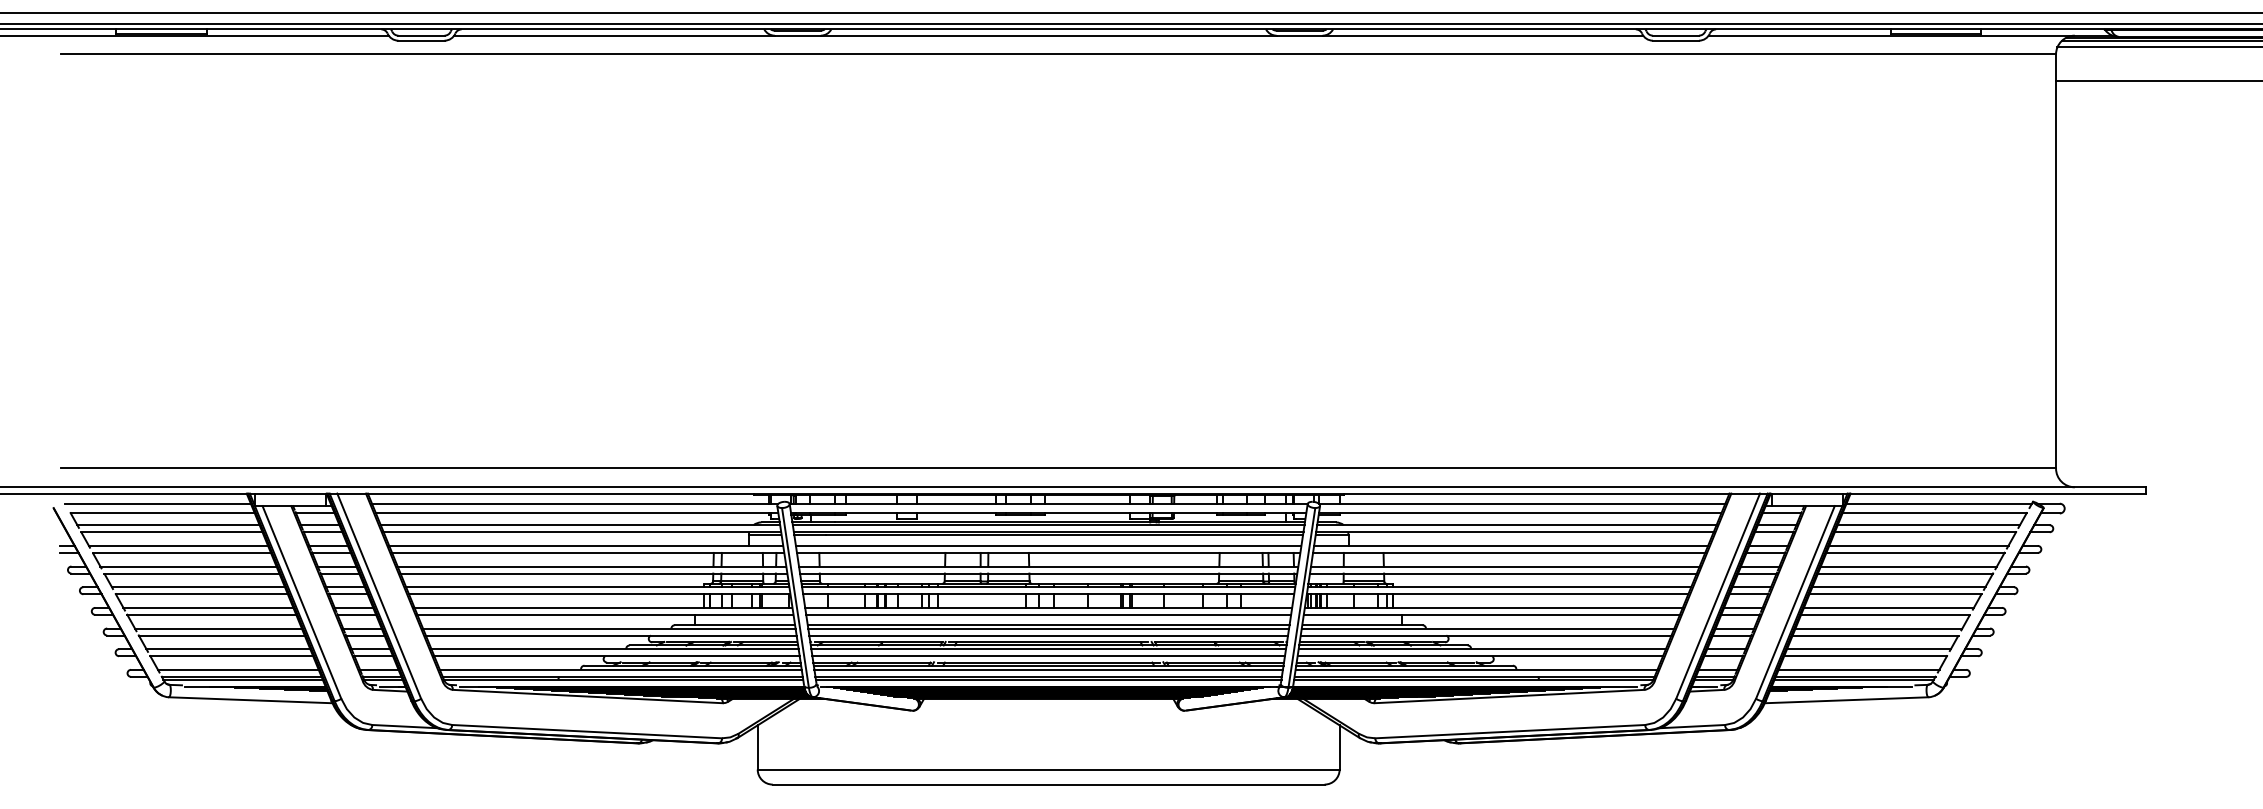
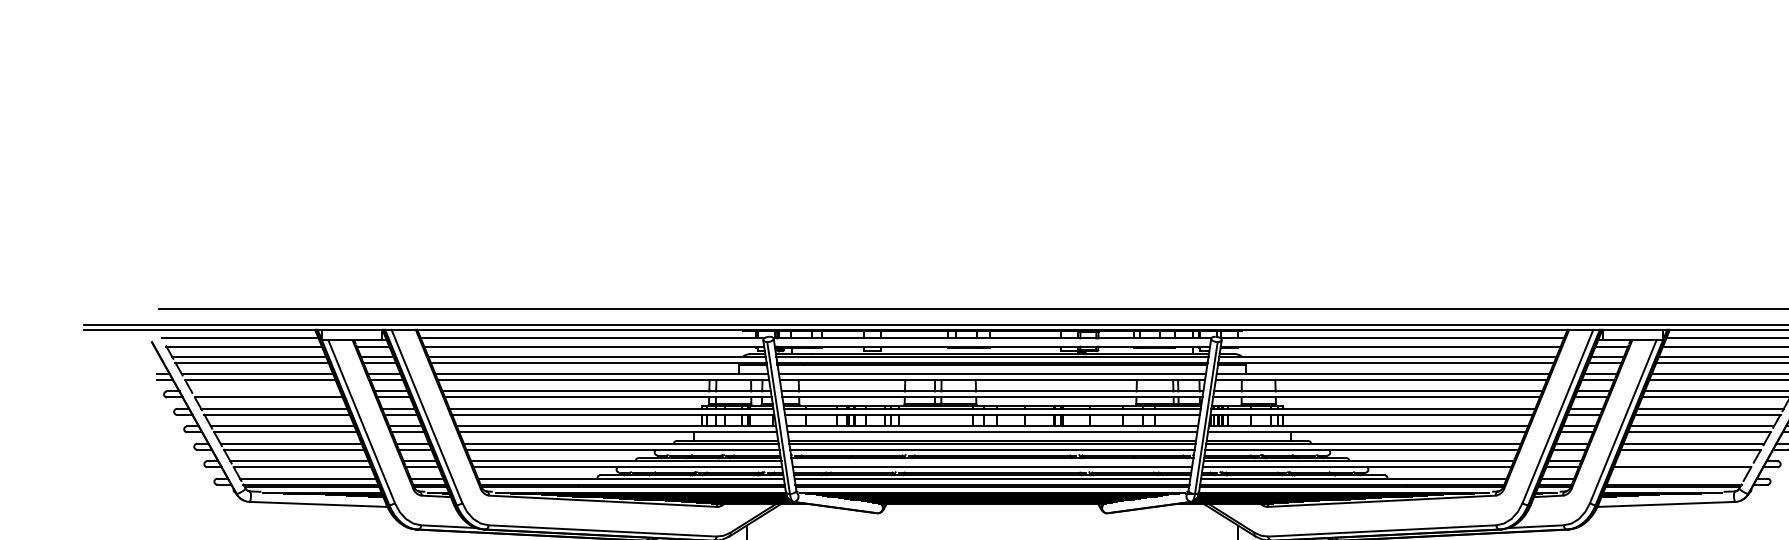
line: (188, 566) -> (265, 391), removed
line: (1048, 649) -> (992, 461), removed
line: (1869, 649) -> (1685, 461), removed
line: (1858, 669) -> (1676, 478), removed

